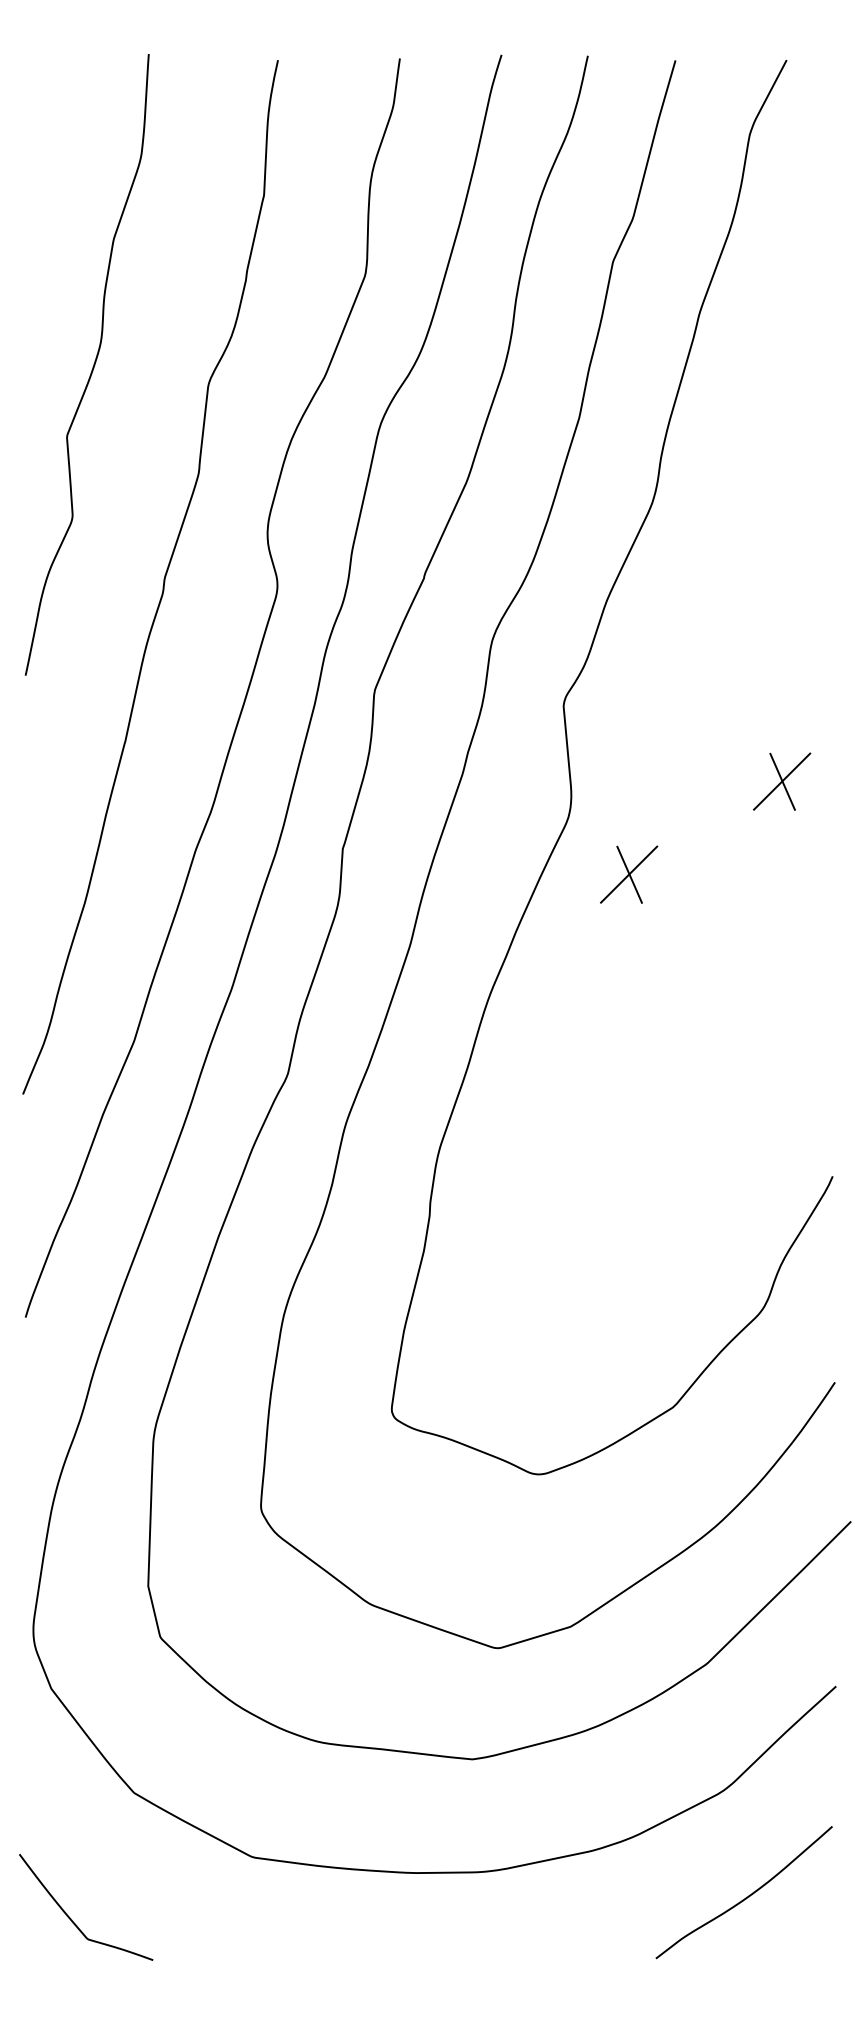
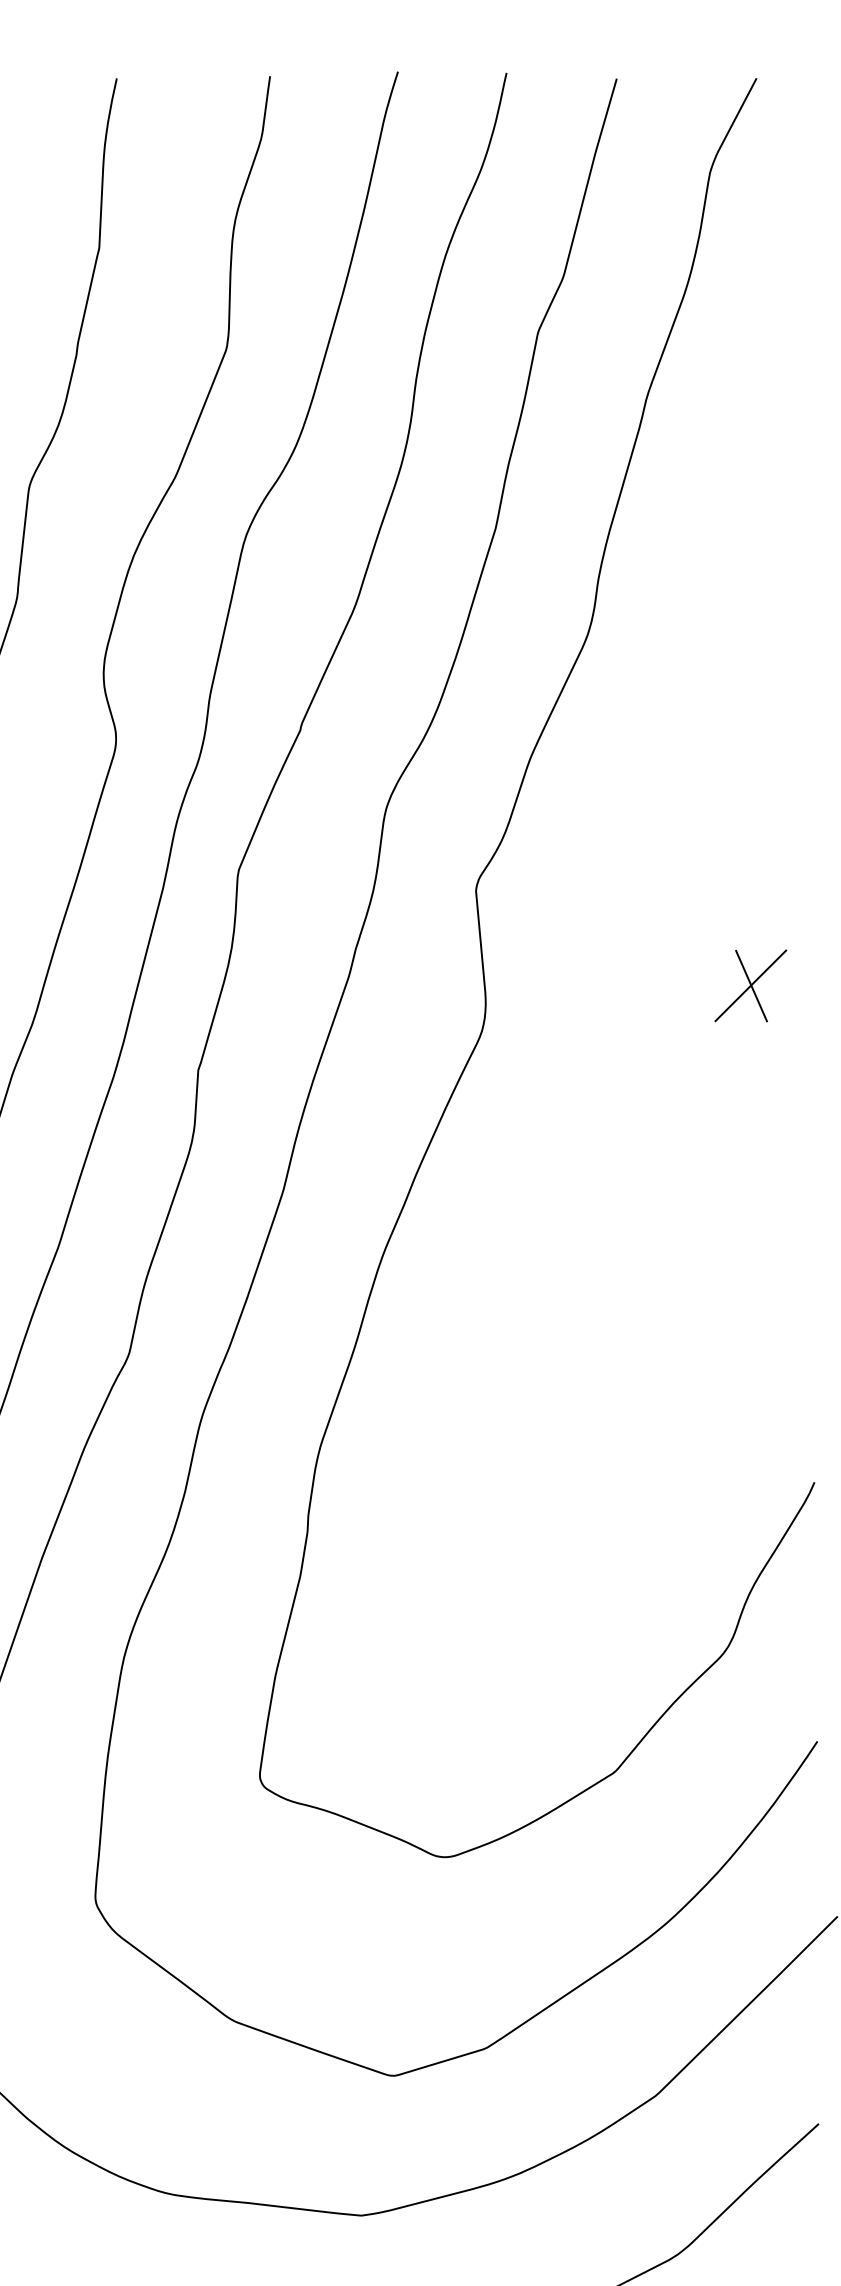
part: (629, 874) -> (558, 1102), removed

